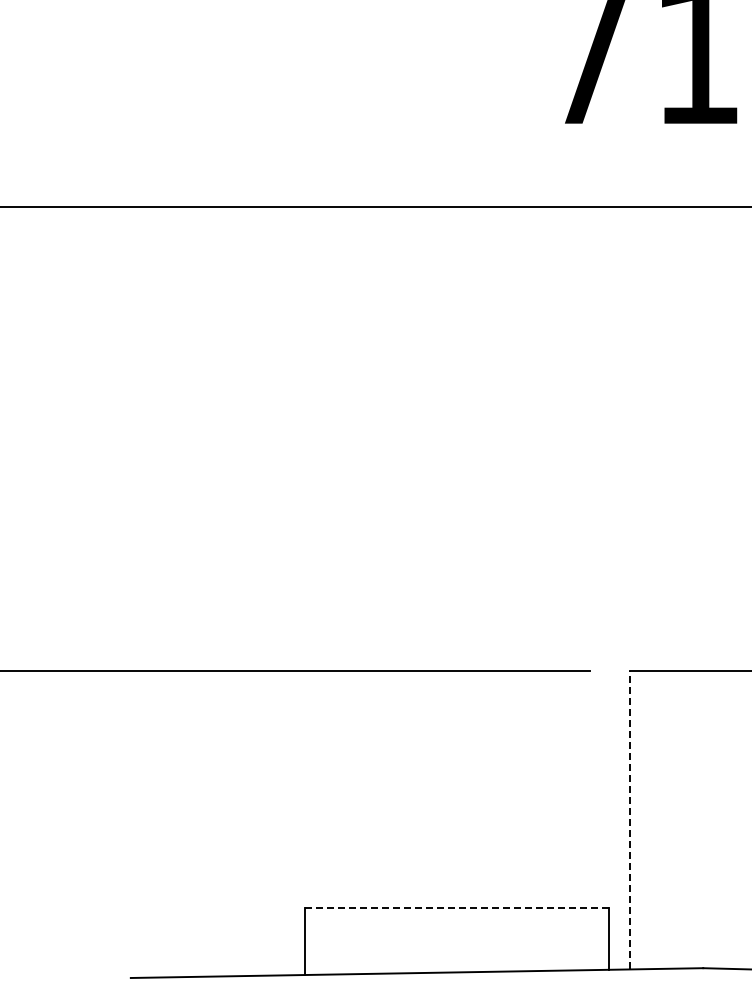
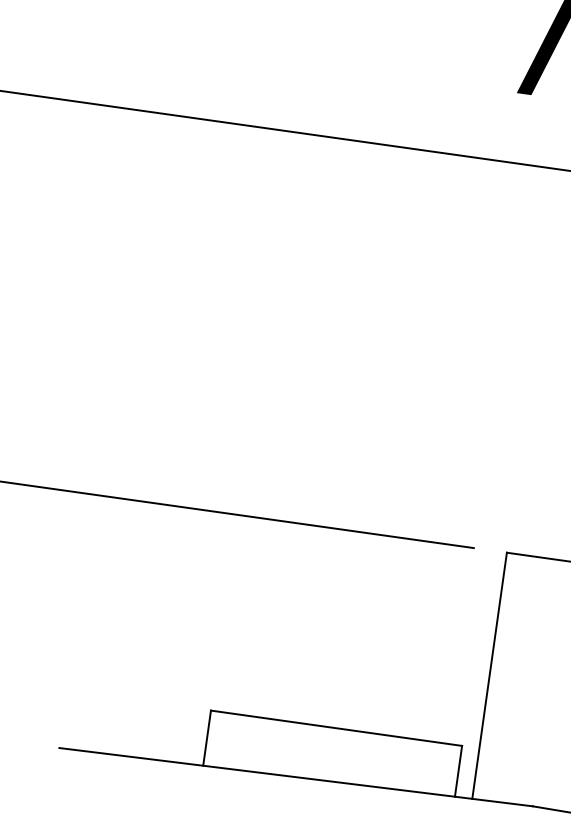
line: (629, 819) -> (489, 675), dashed -> solid
line: (456, 908) -> (336, 728), dashed -> solid

